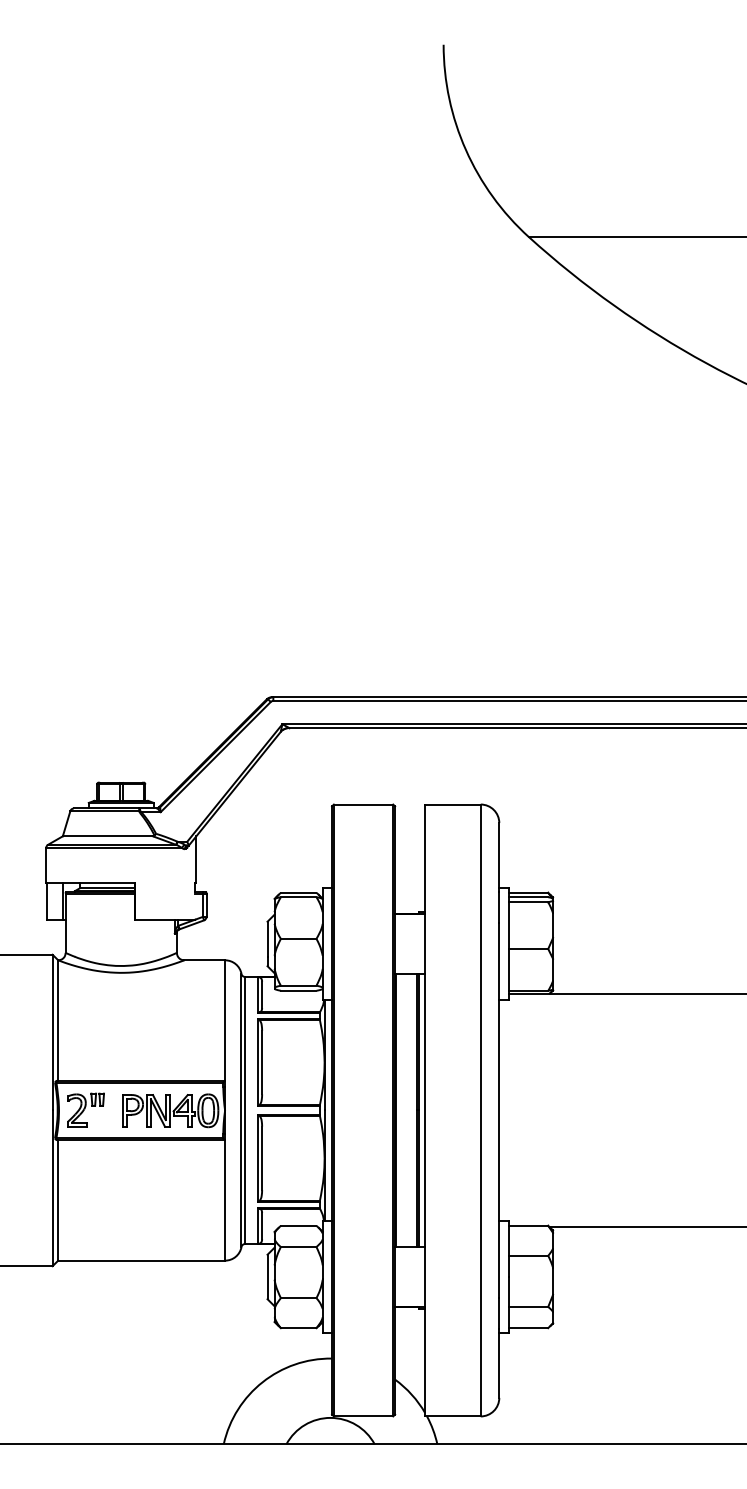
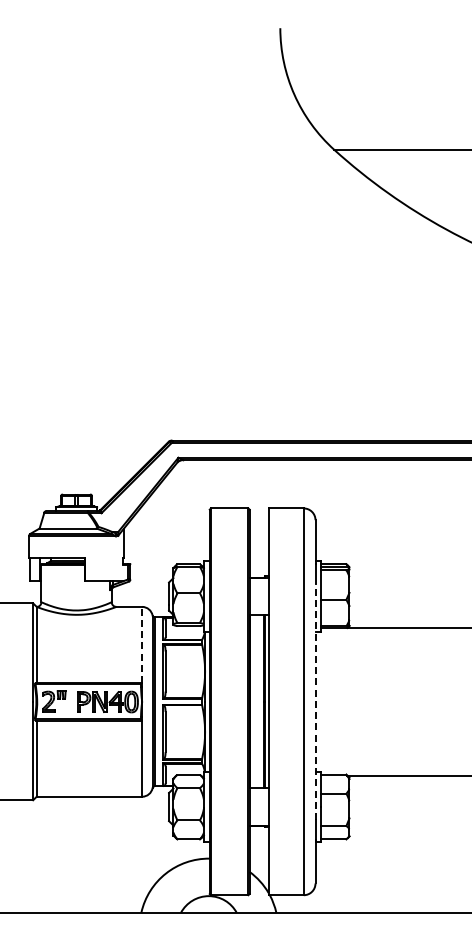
line: (225, 1019) -> (142, 644), solid -> dashed
line: (499, 1109) -> (315, 701), solid -> dashed

